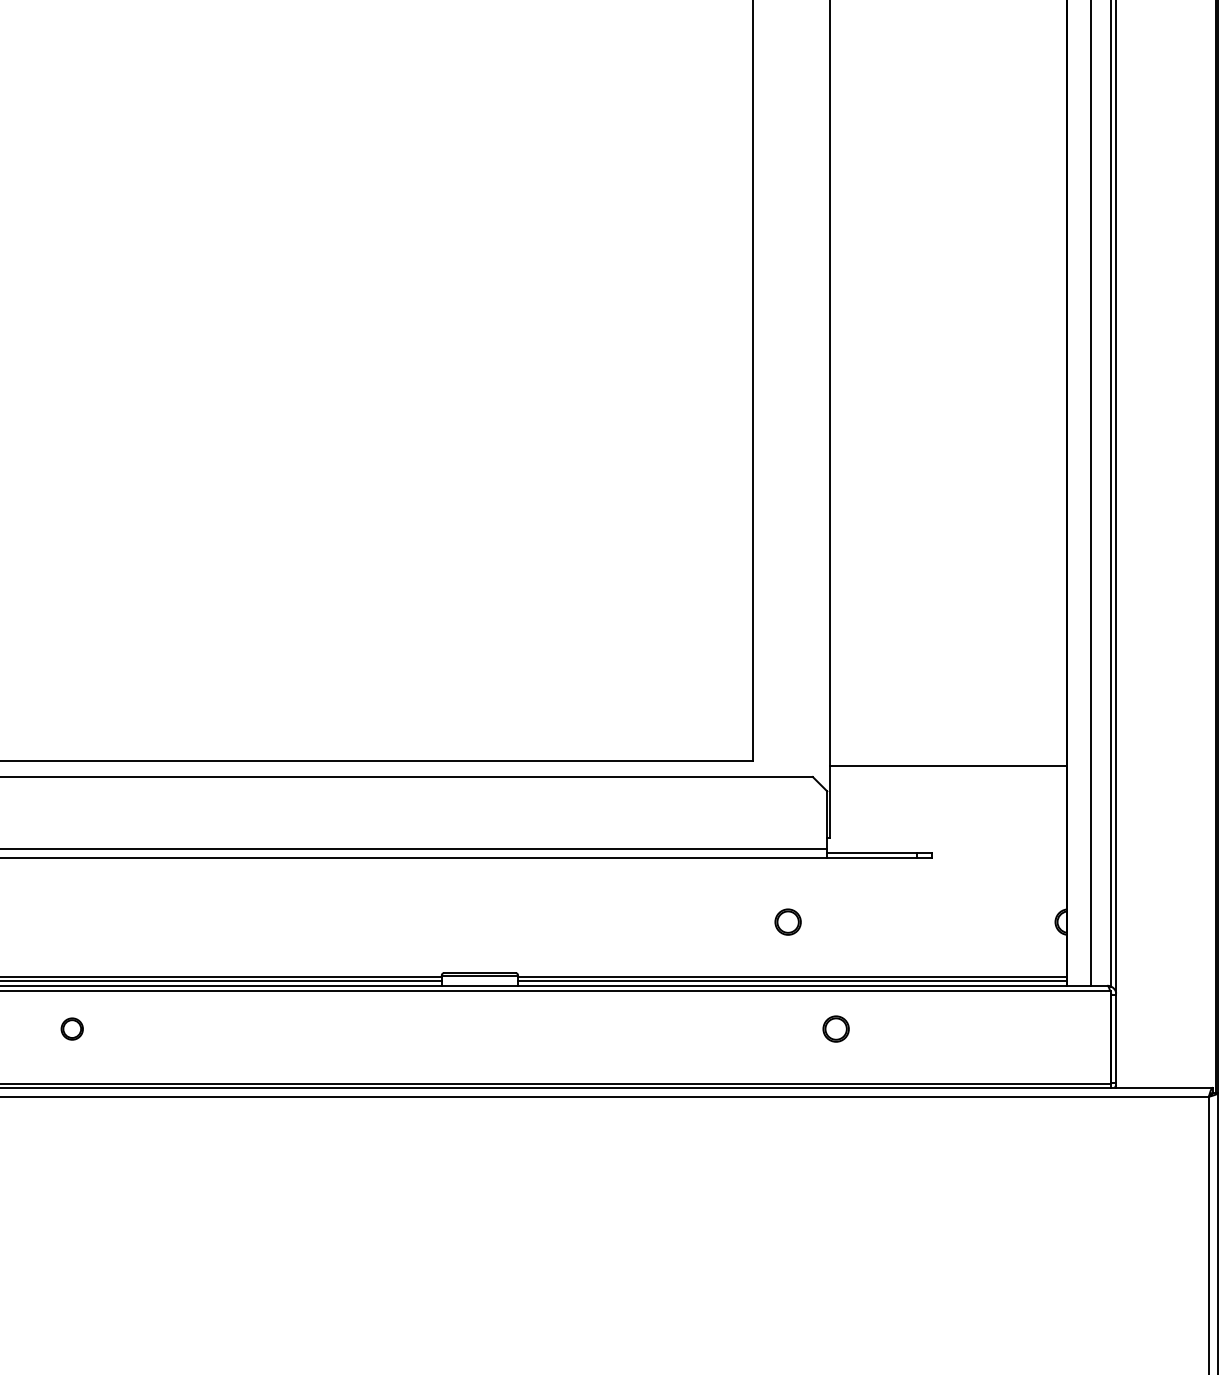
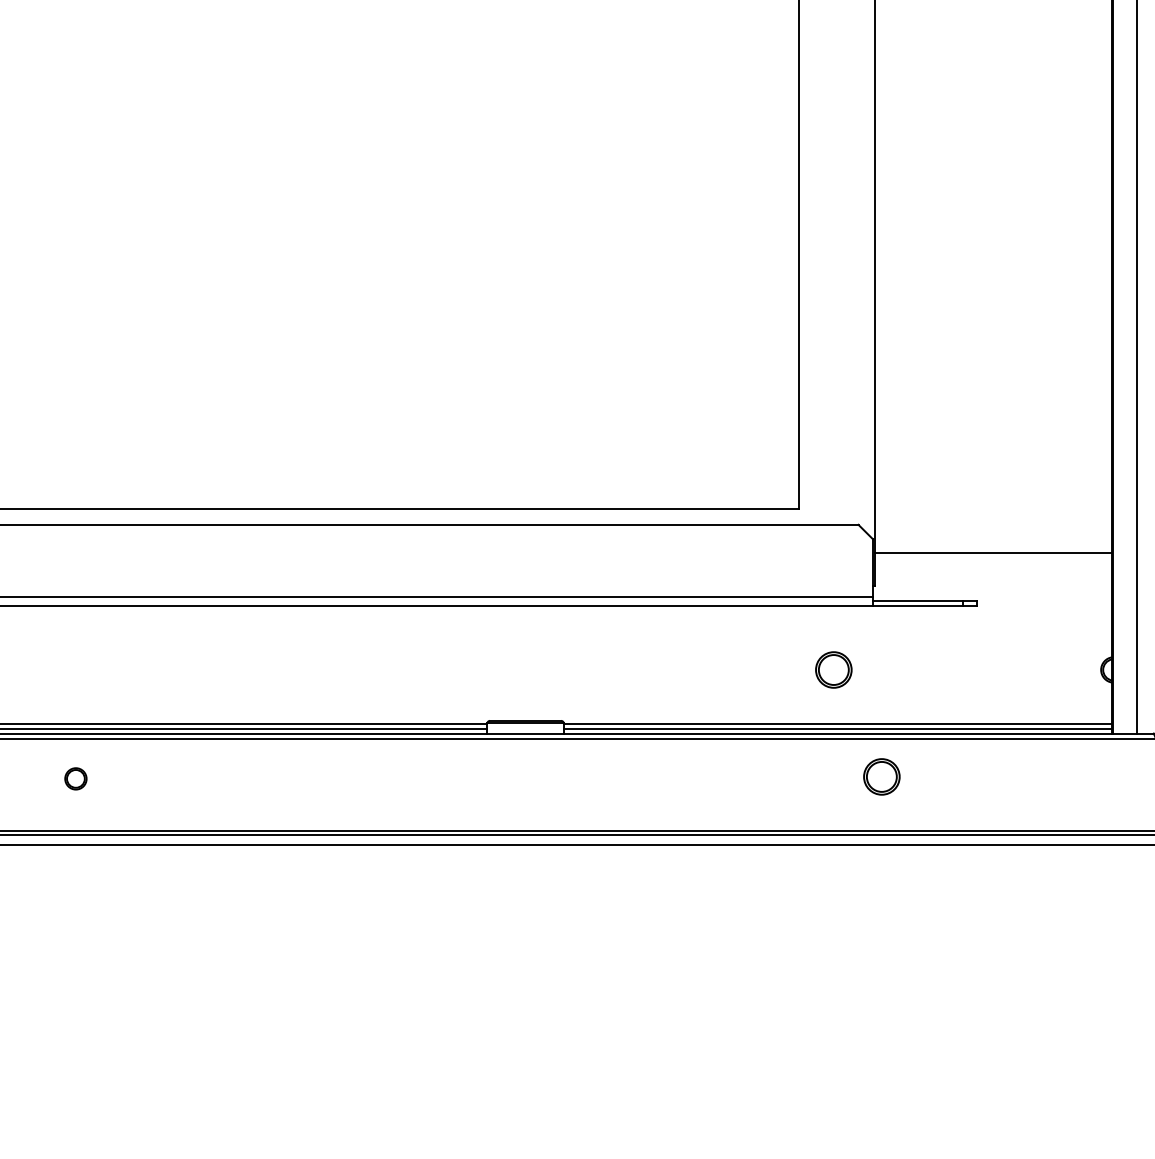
line: (947, 765) -> (993, 552), moved
part: (787, 921) -> (833, 669), size x1.4
part: (71, 1028) -> (75, 778), moved
part: (835, 1028) -> (881, 776), size x1.4

